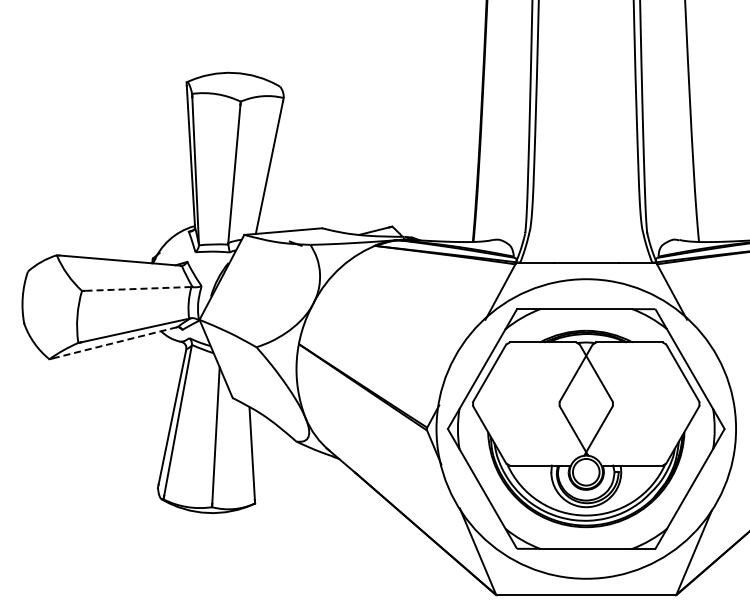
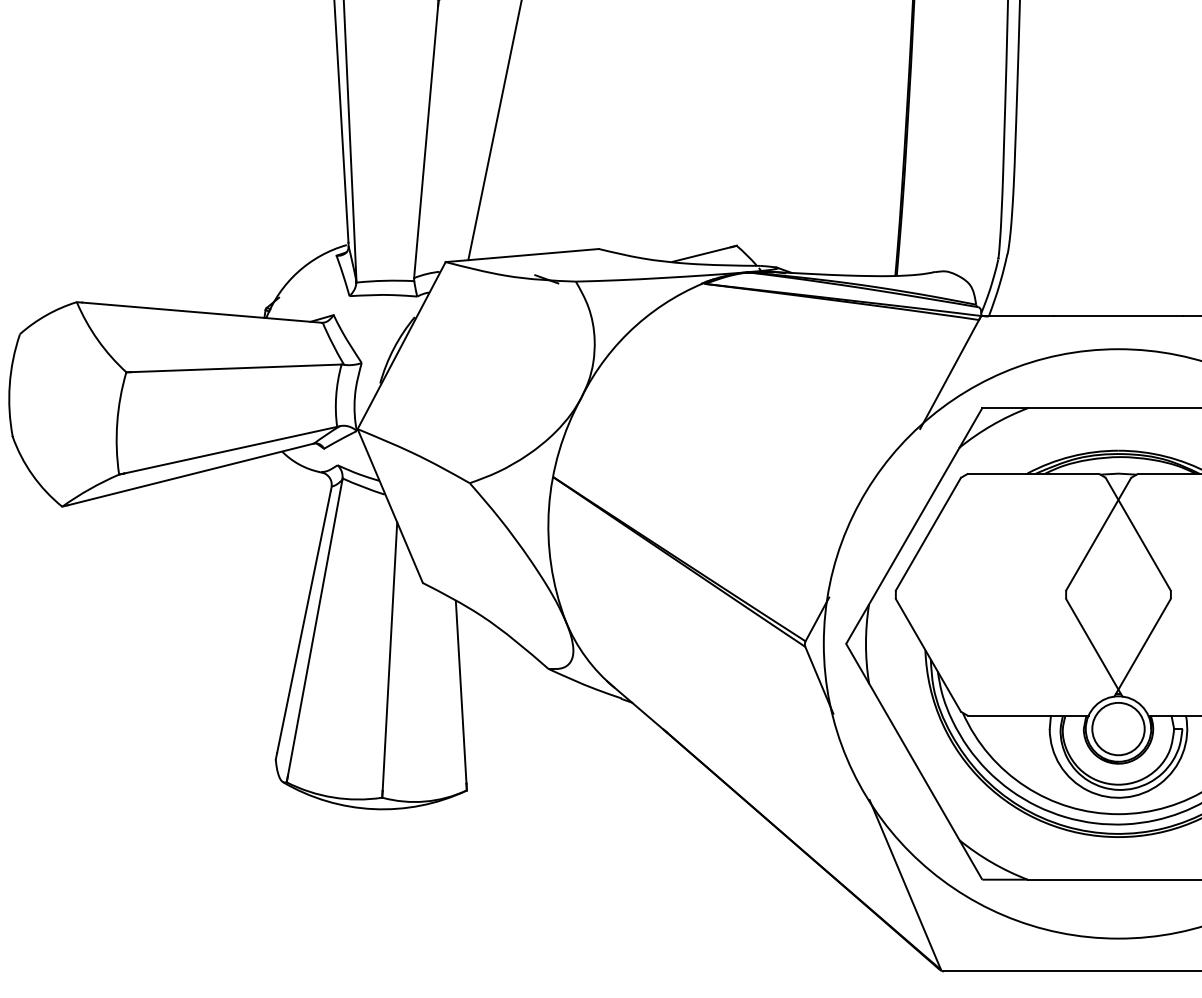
line: (137, 288) -> (235, 367), dashed -> solid
line: (114, 343) -> (190, 475), dashed -> solid

